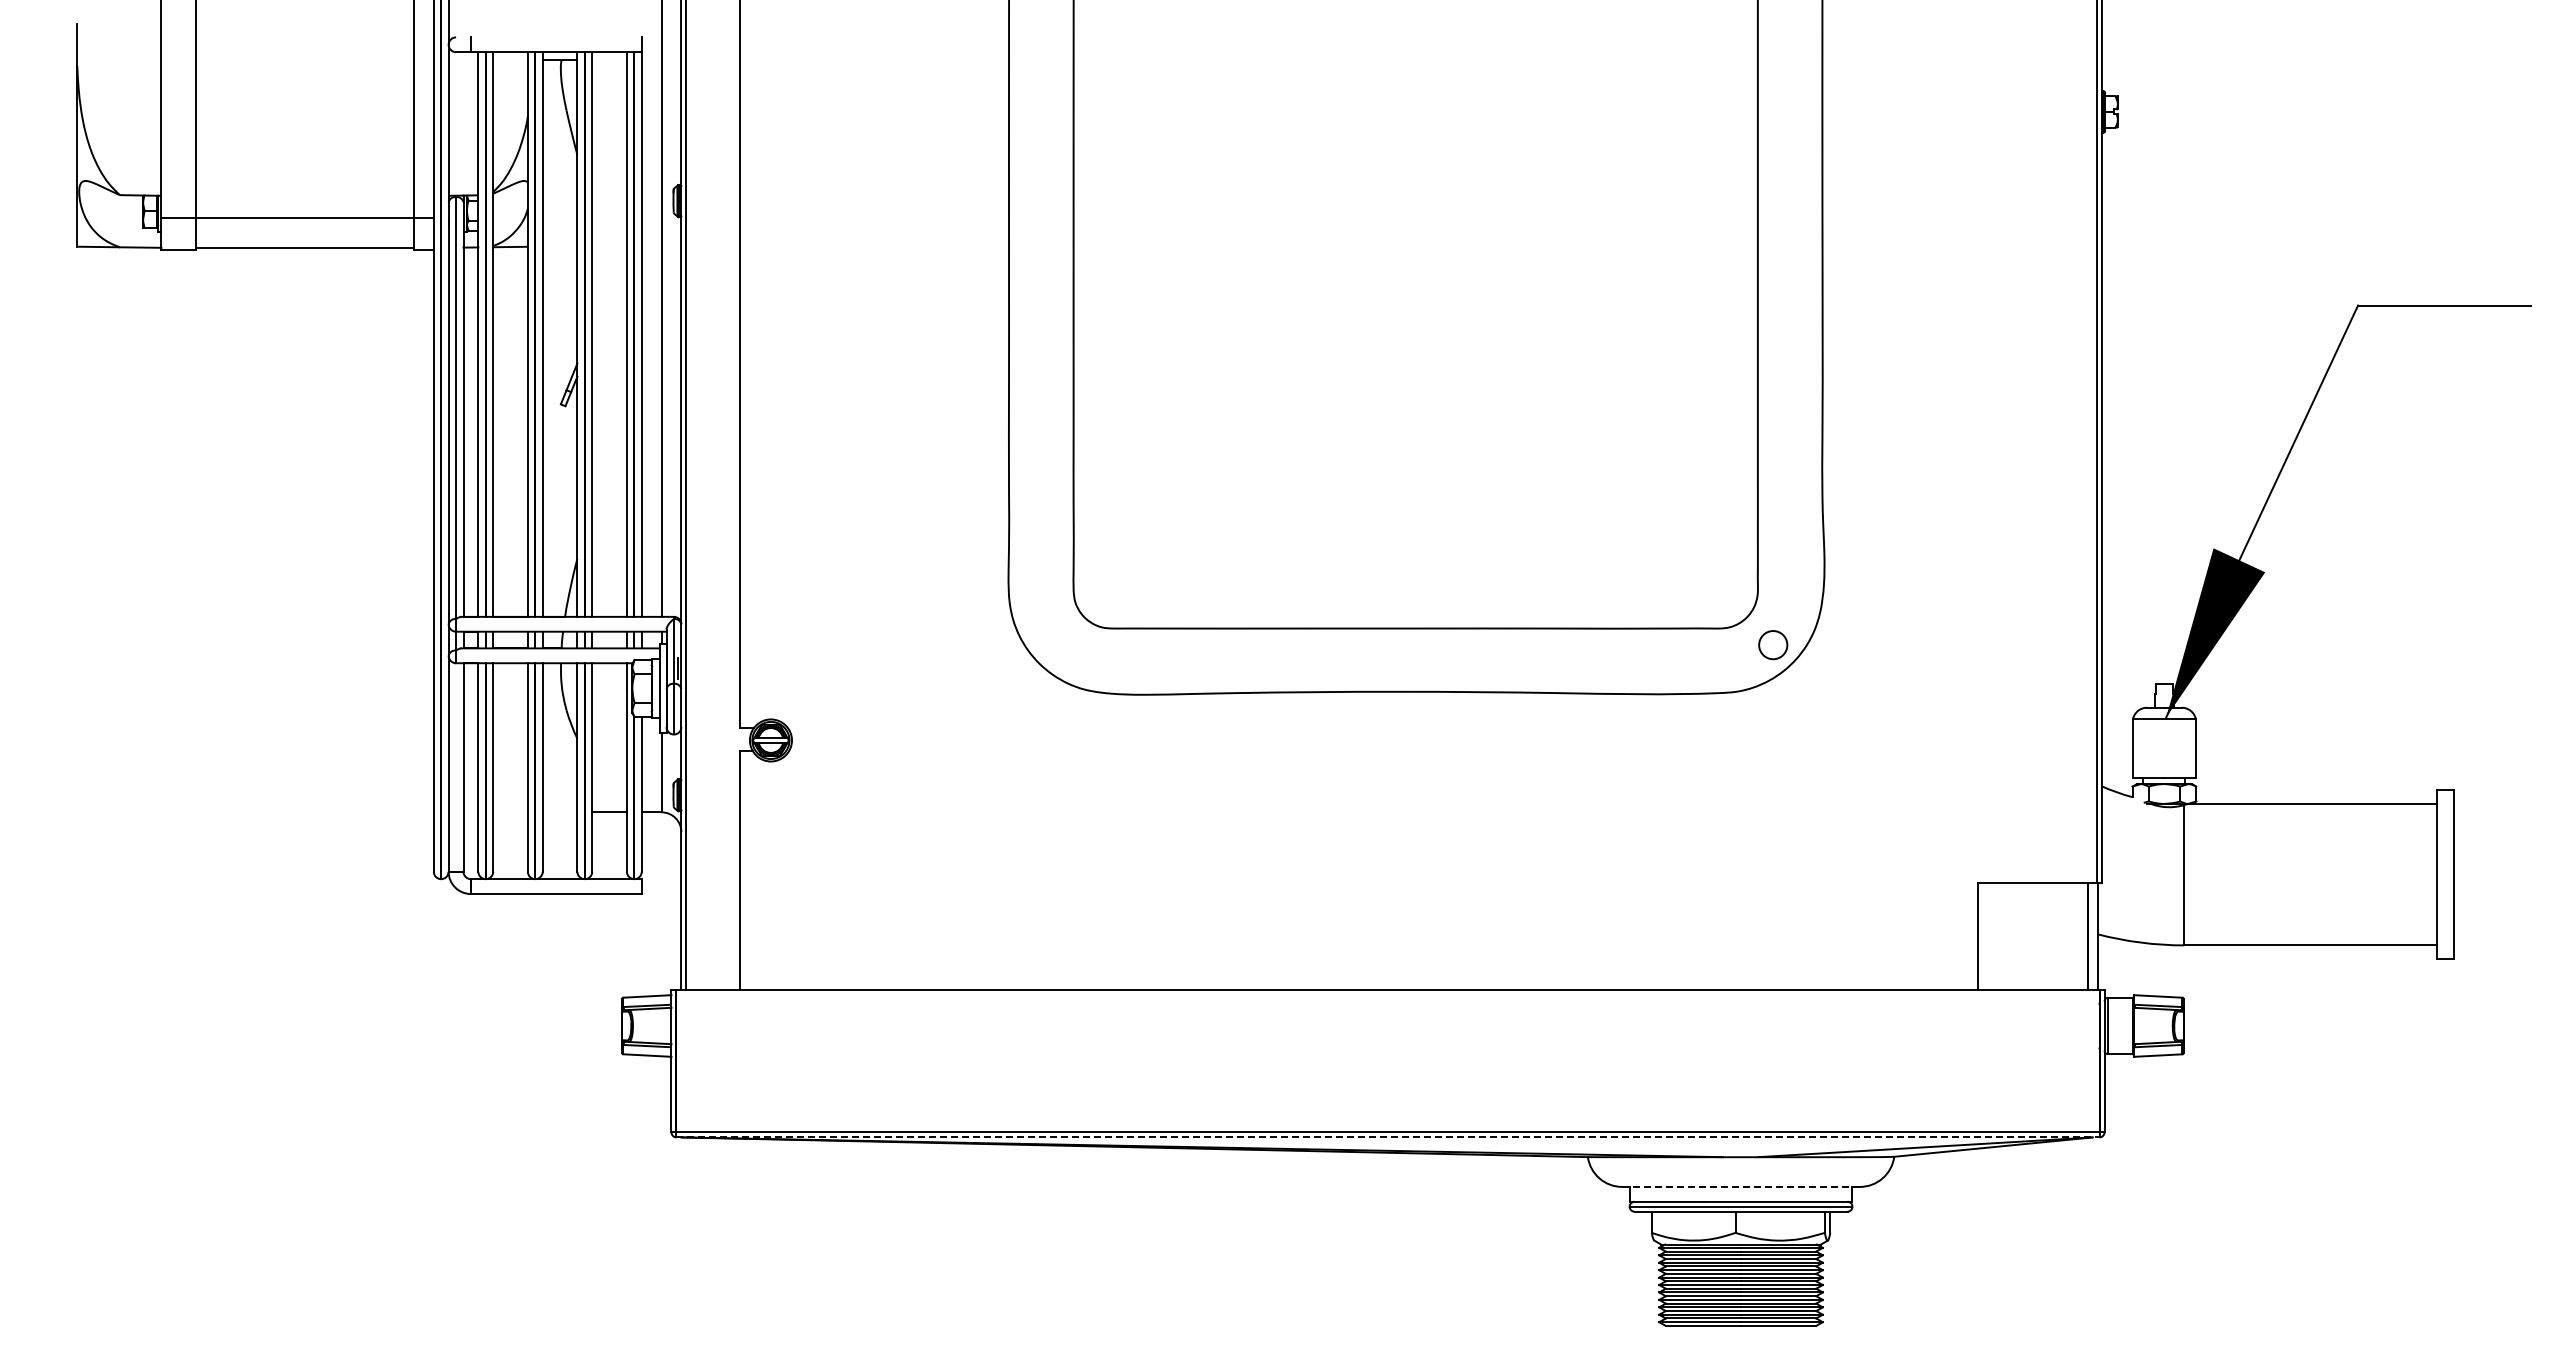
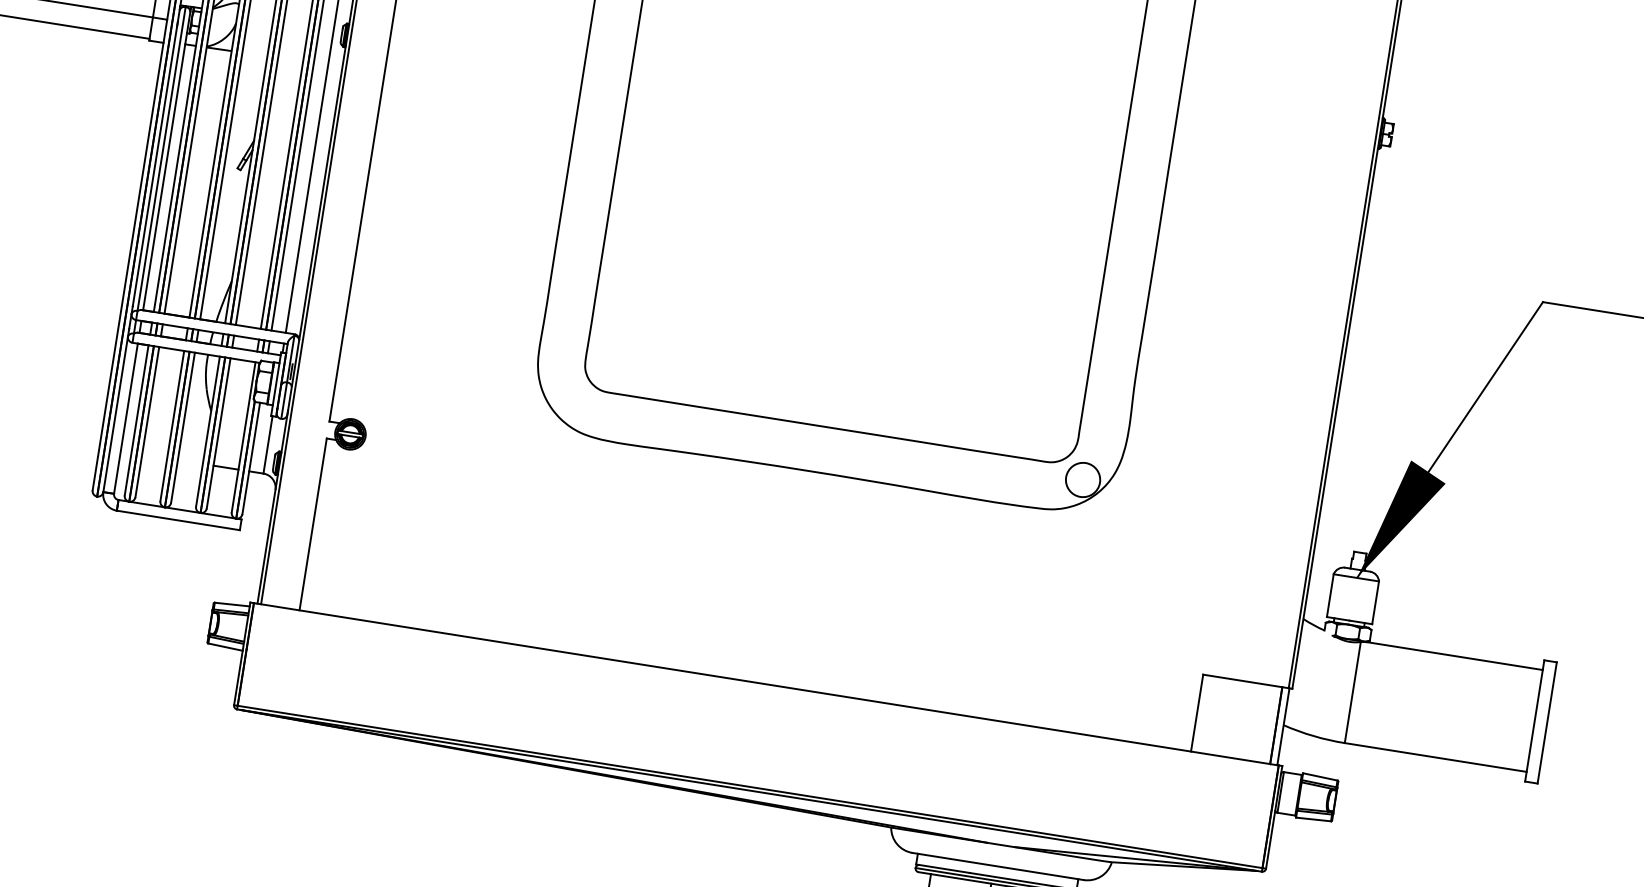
circle: (1772, 644) -> (1082, 479), size x1.67
line: (1388, 1137) -> (749, 790), dashed -> solid
line: (1741, 1186) -> (998, 866), dashed -> solid

